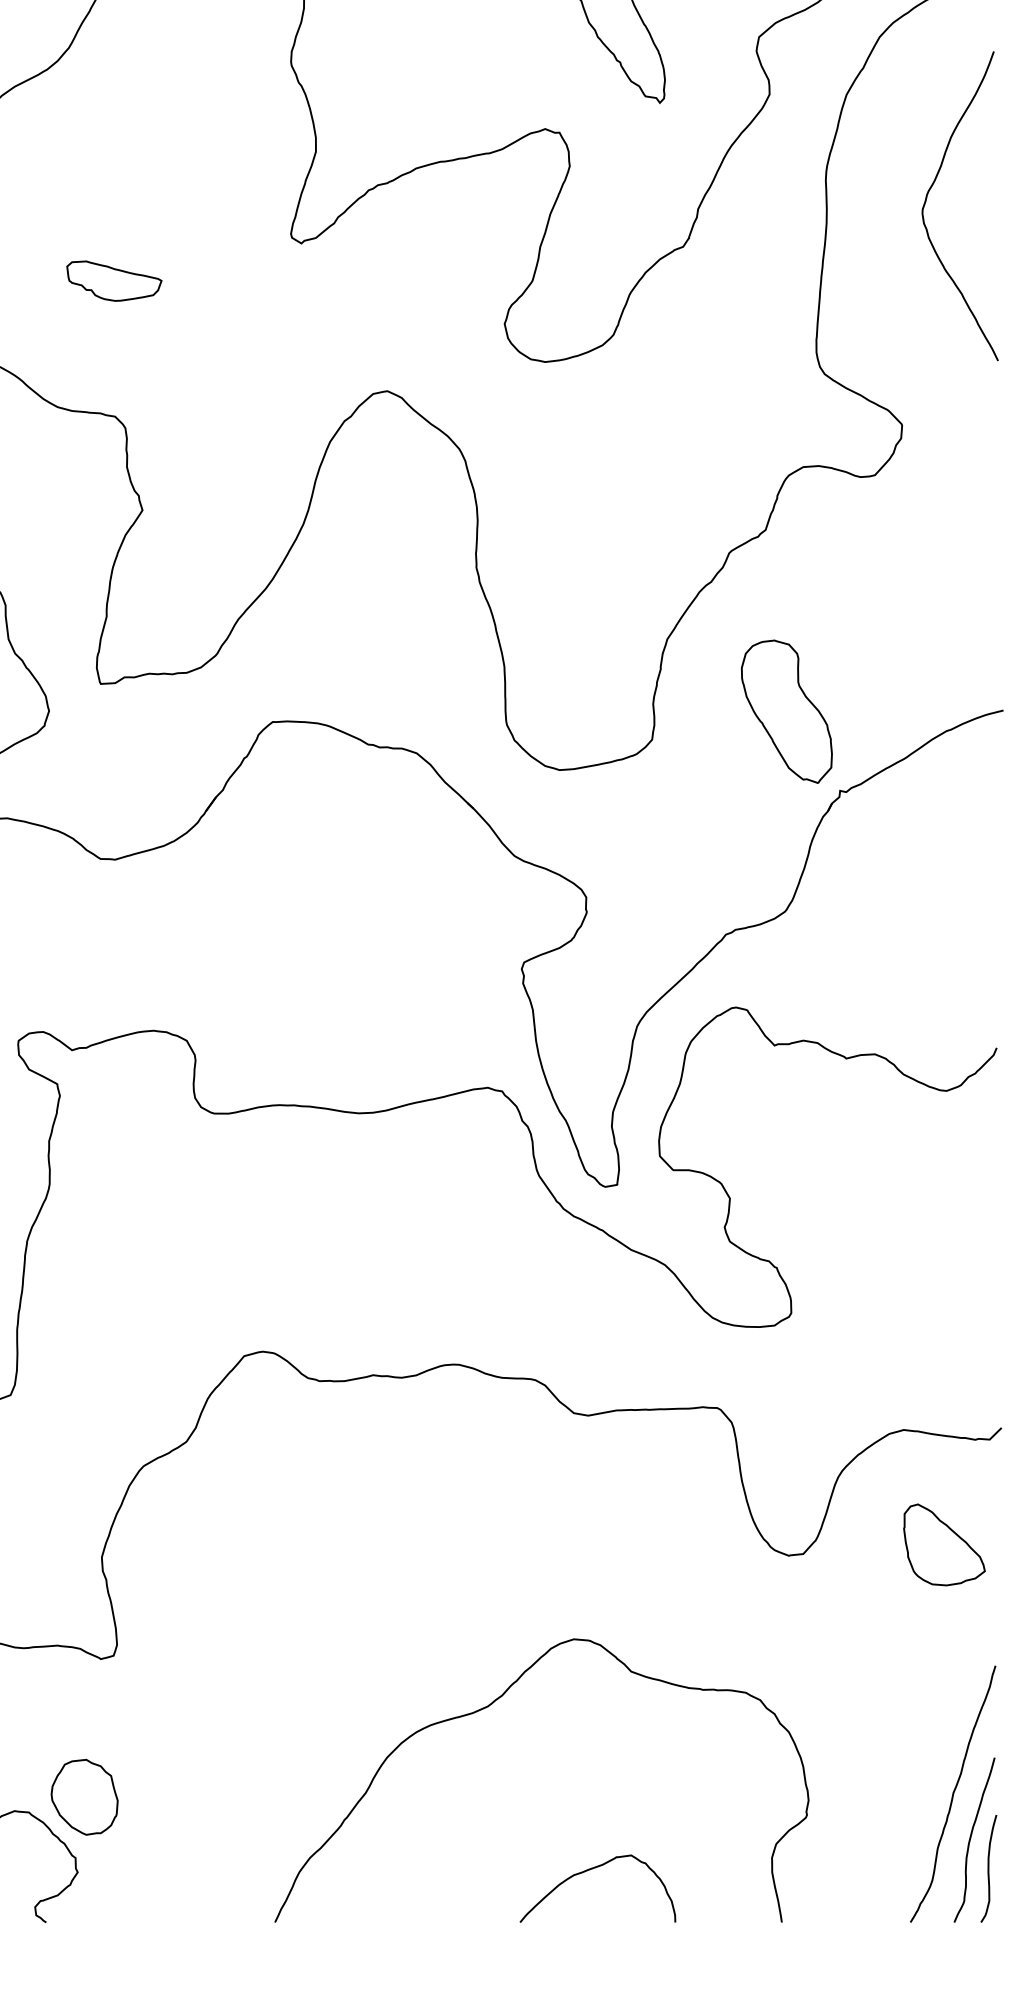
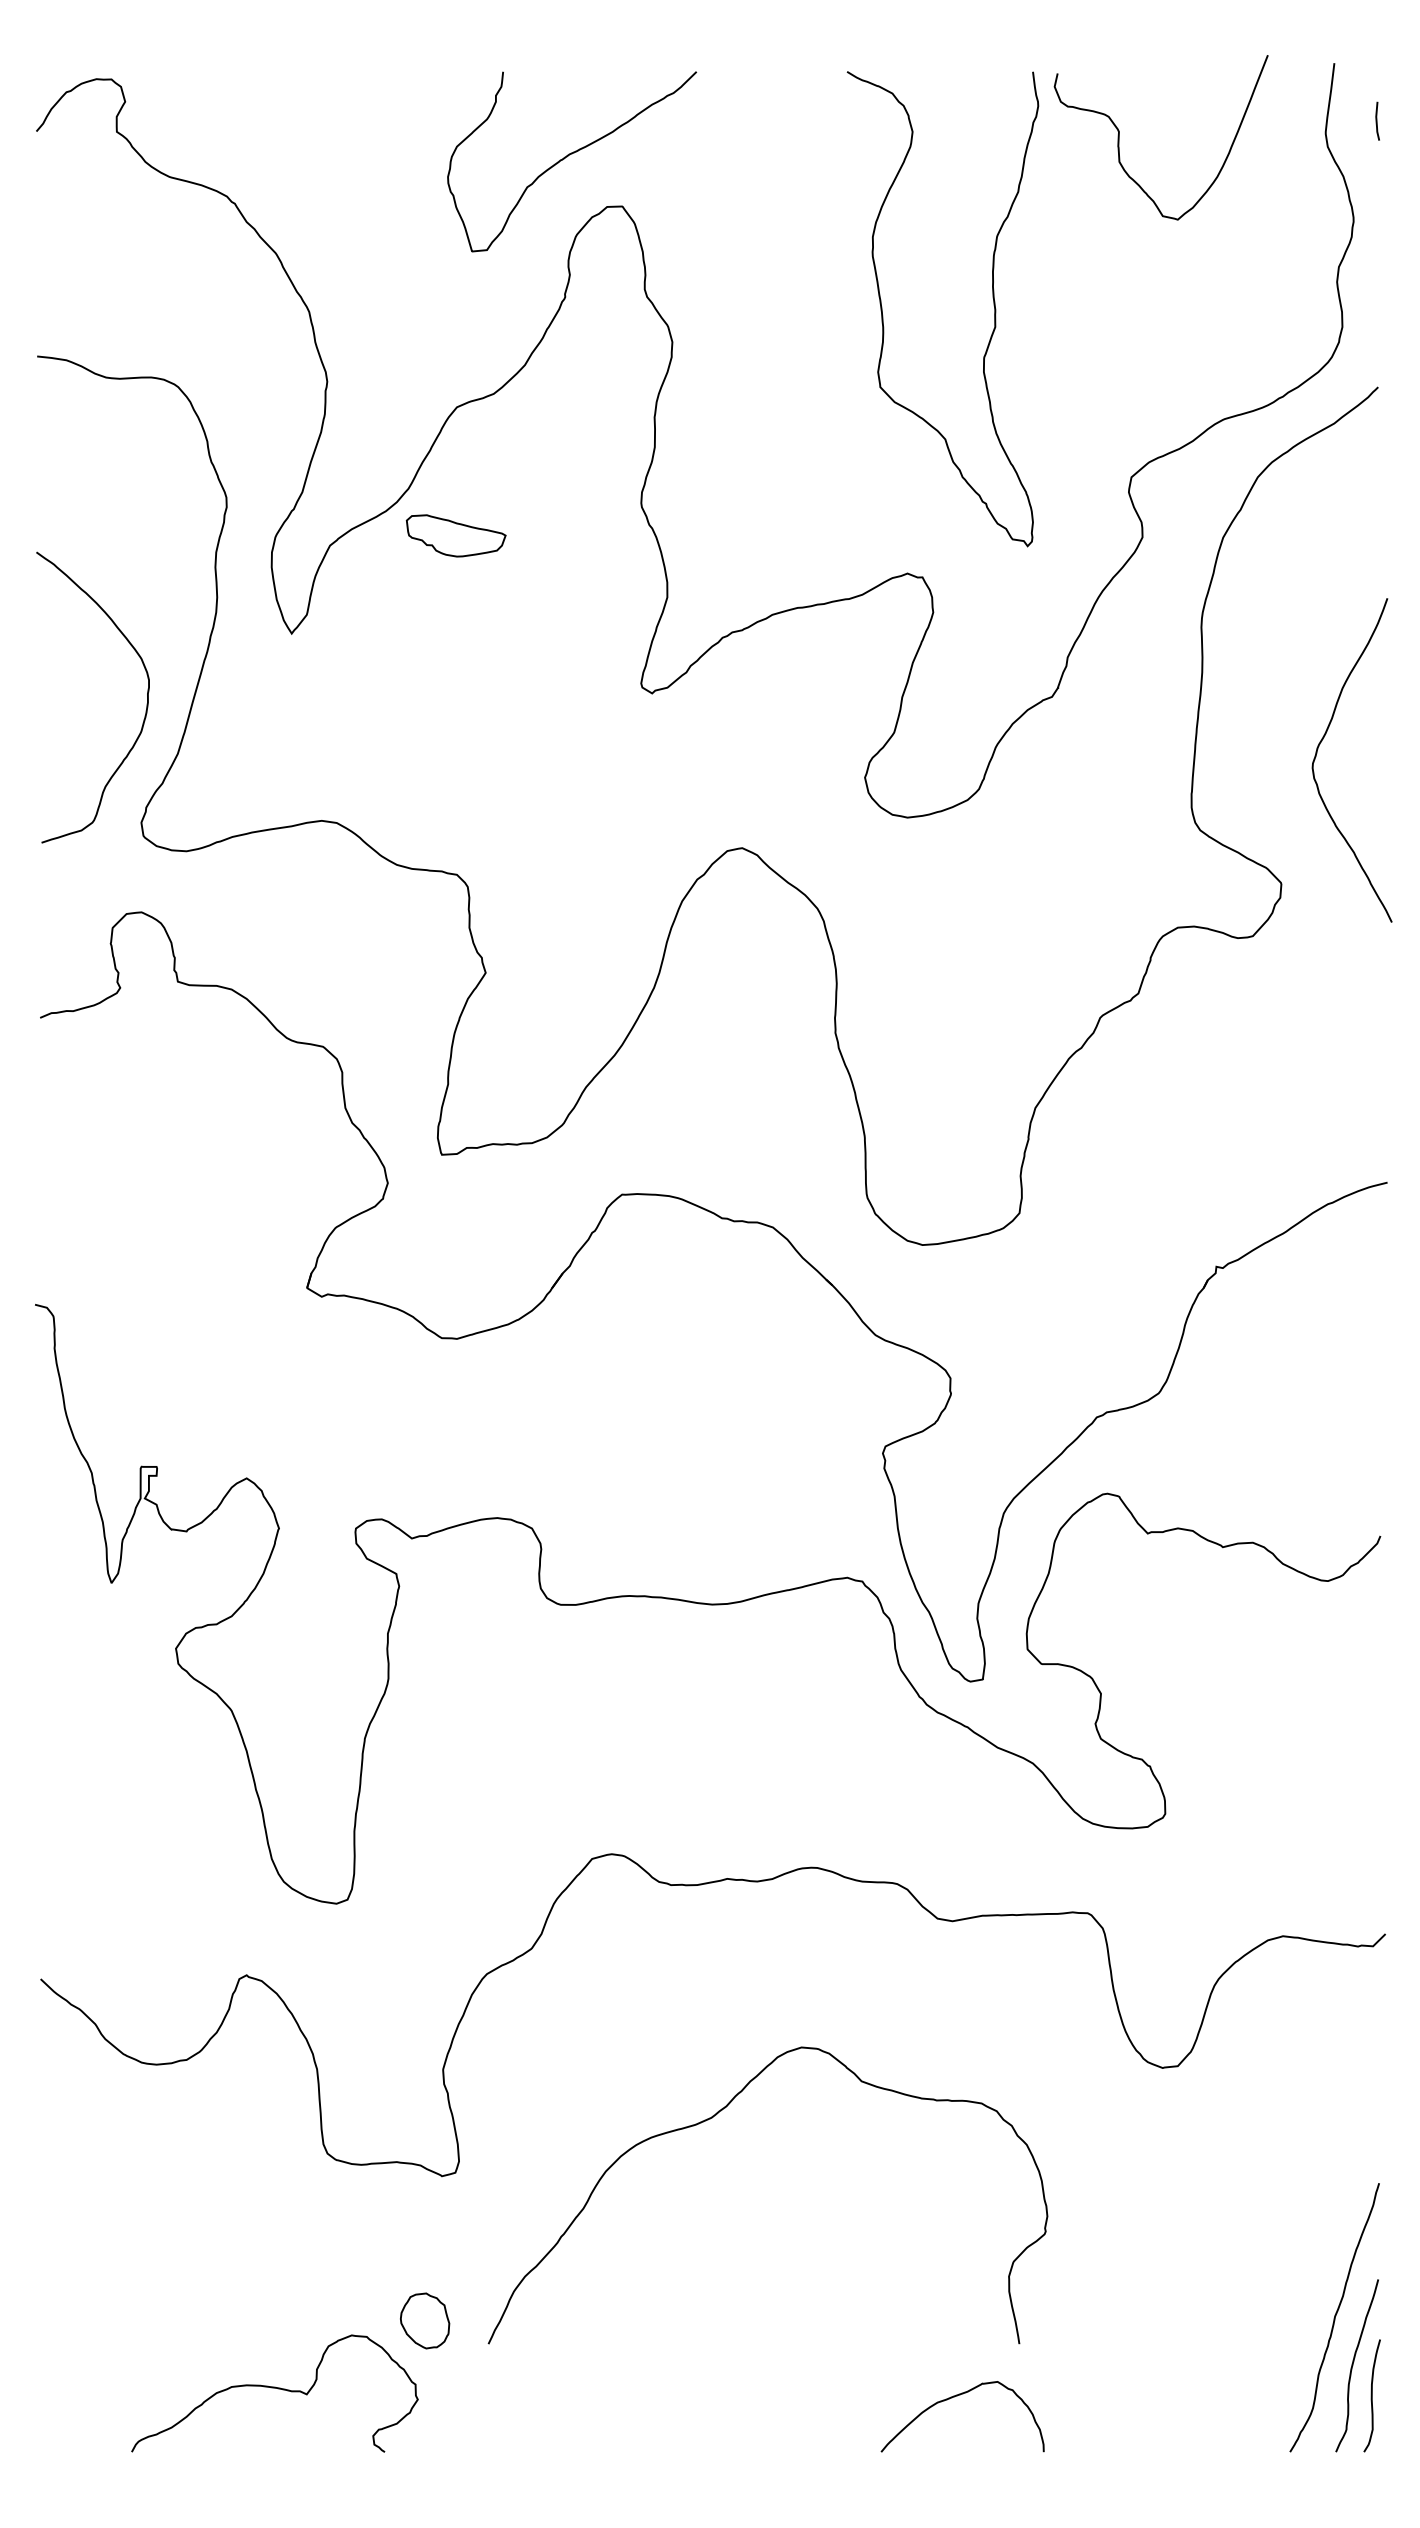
curve: (931, 188) -> (1322, 741), moved
part: (113, 280) -> (455, 535), moved
part: (786, 711) -> (1160, 1183), removed
part: (944, 1544) -> (1325, 2056), removed
curve: (488, 1707) -> (712, 2118), moved
part: (84, 1796) -> (424, 2320), size x0.7

